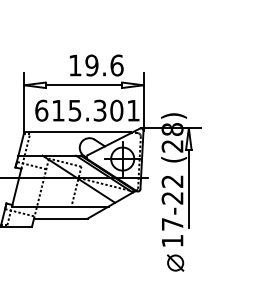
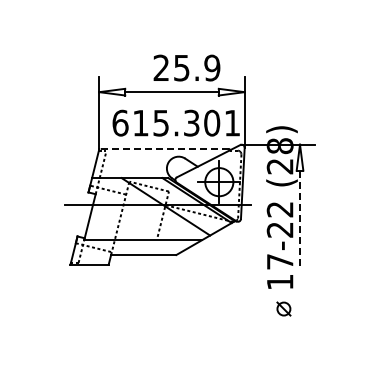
text: (95, 65) -> (186, 67), 19.6 -> 25.9
line: (76, 132) -> (163, 149), solid -> dashed
line: (189, 188) -> (300, 218), solid -> dashed
part: (175, 262) -> (283, 308), size x0.7

